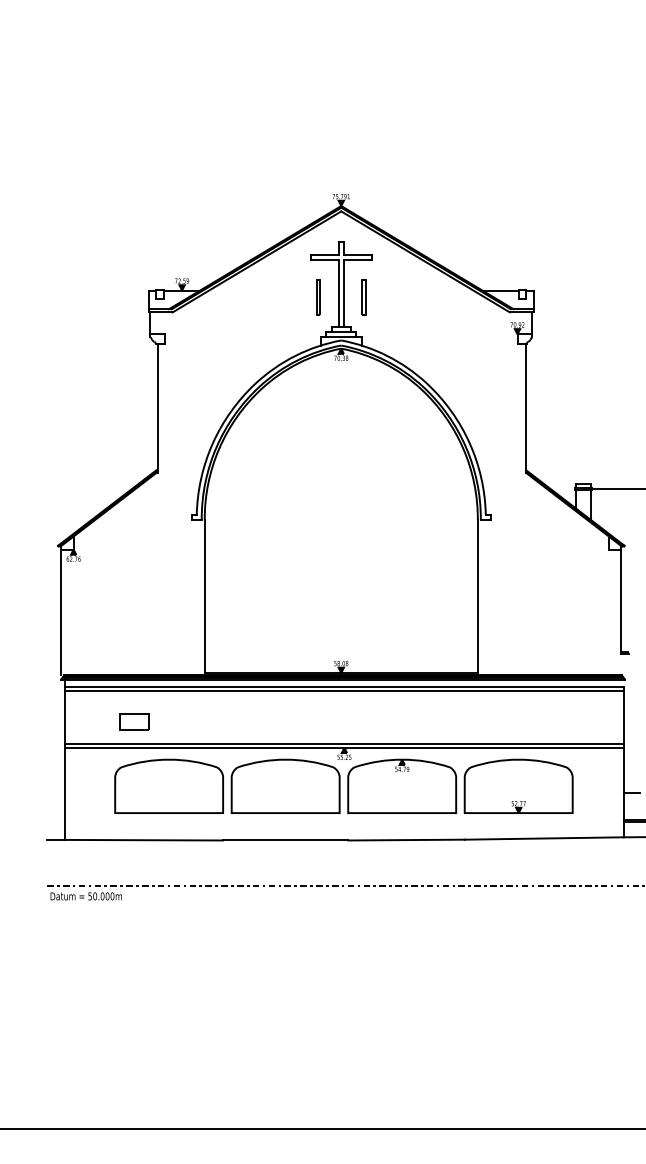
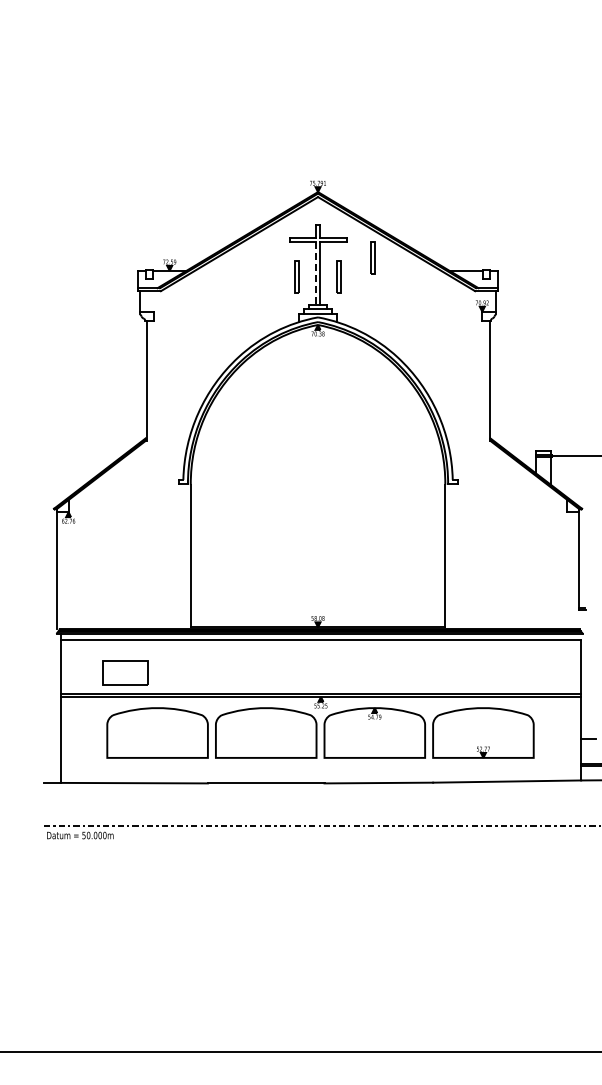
part: (399, 276) -> (372, 257), added
line: (338, 293) -> (315, 273), solid -> dashed
line: (343, 691) -> (320, 644), removed
part: (133, 721) -> (124, 672), size x1.6

